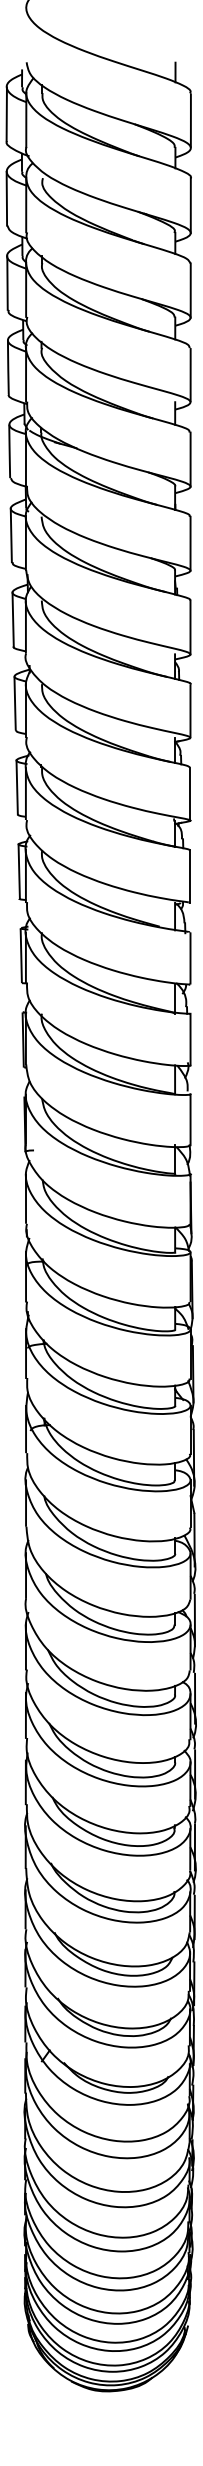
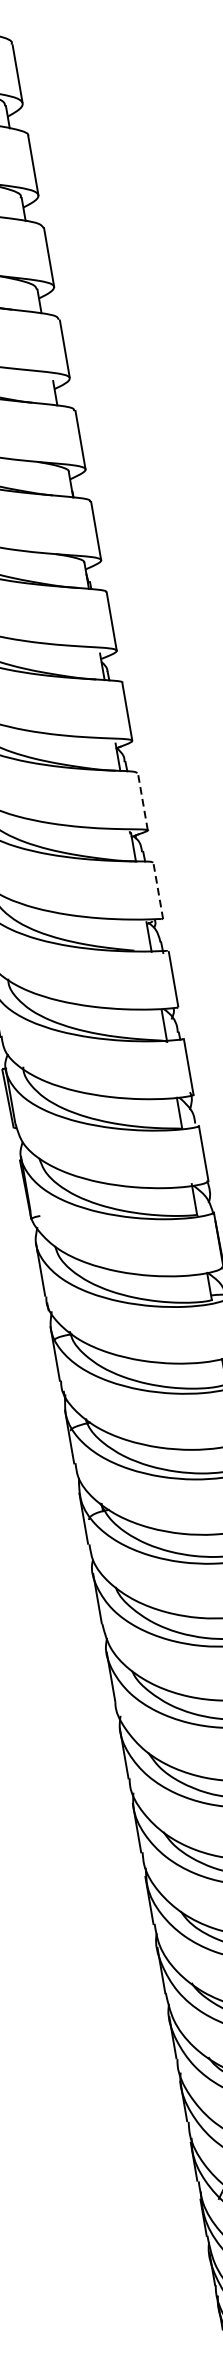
line: (190, 793) -> (142, 801), solid -> dashed
line: (190, 876) -> (158, 890), solid -> dashed

